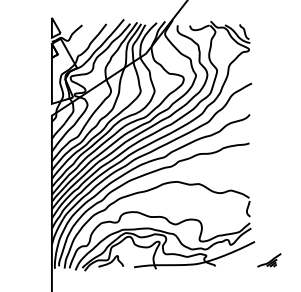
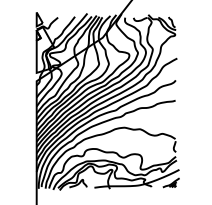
part: (269, 260) -> (171, 182), moved

